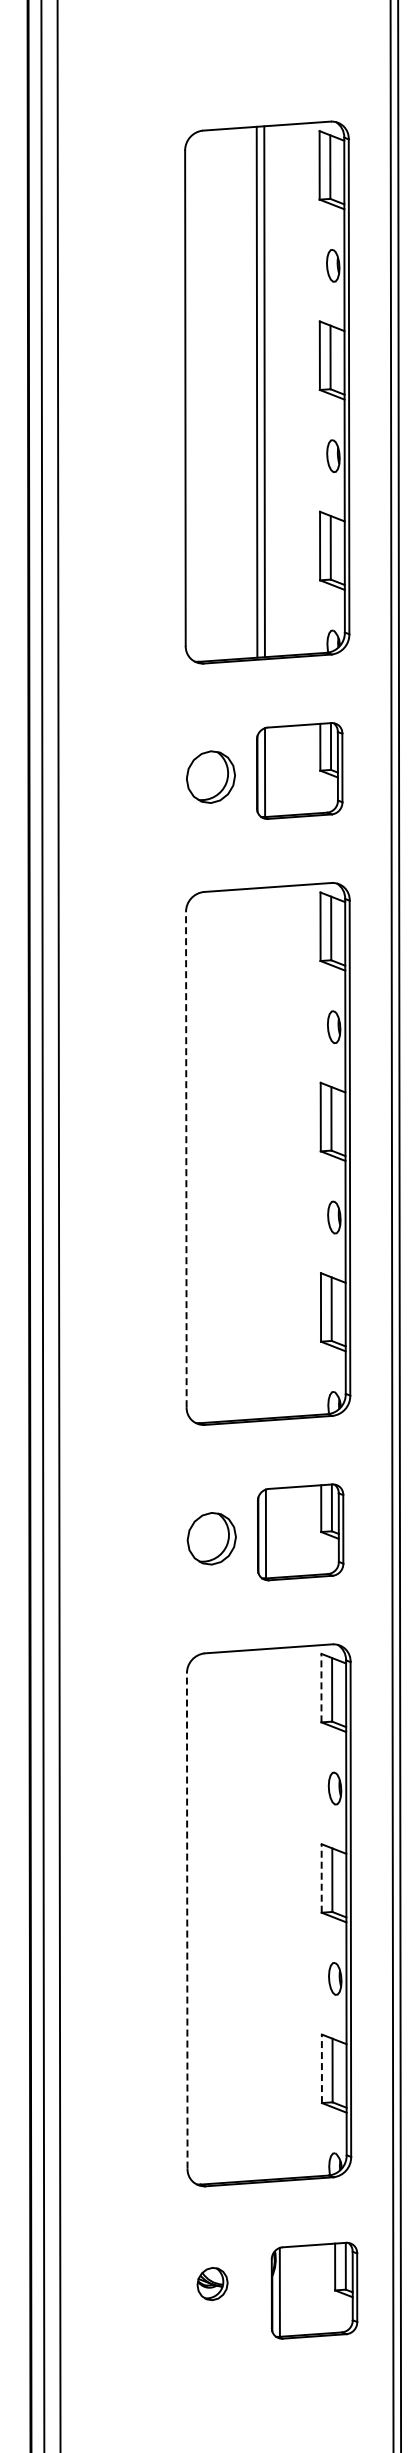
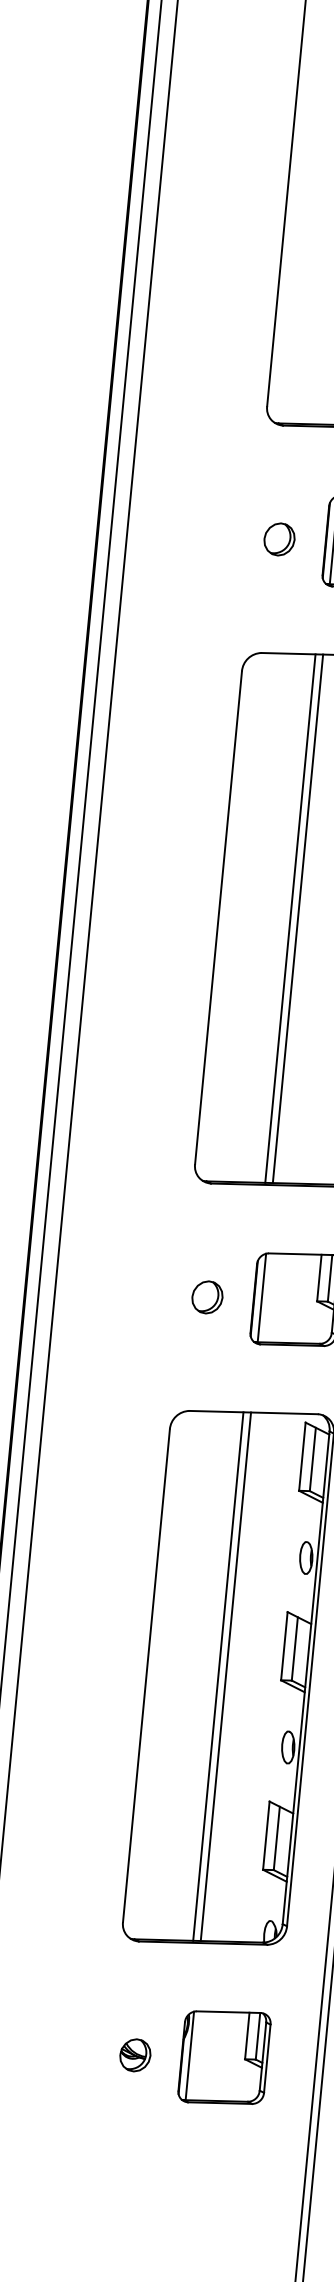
part: (210, 777) -> (279, 539), size x0.62
line: (265, 1152) -> (298, 918), added
line: (257, 1153) -> (289, 918), added
line: (186, 1159) -> (218, 917), dashed -> solid
part: (211, 1538) -> (207, 1297), size x0.62
line: (321, 1687) -> (302, 1456), dashed -> solid
line: (321, 1877) -> (284, 1645), dashed -> solid
line: (258, 1914) -> (218, 1676), added
line: (266, 1914) -> (225, 1676), added
line: (187, 1920) -> (146, 1675), dashed -> solid
line: (321, 2068) -> (265, 1835), dashed -> solid
part: (212, 2284) -> (135, 2055), moved
part: (314, 2290) -> (224, 2057), moved

